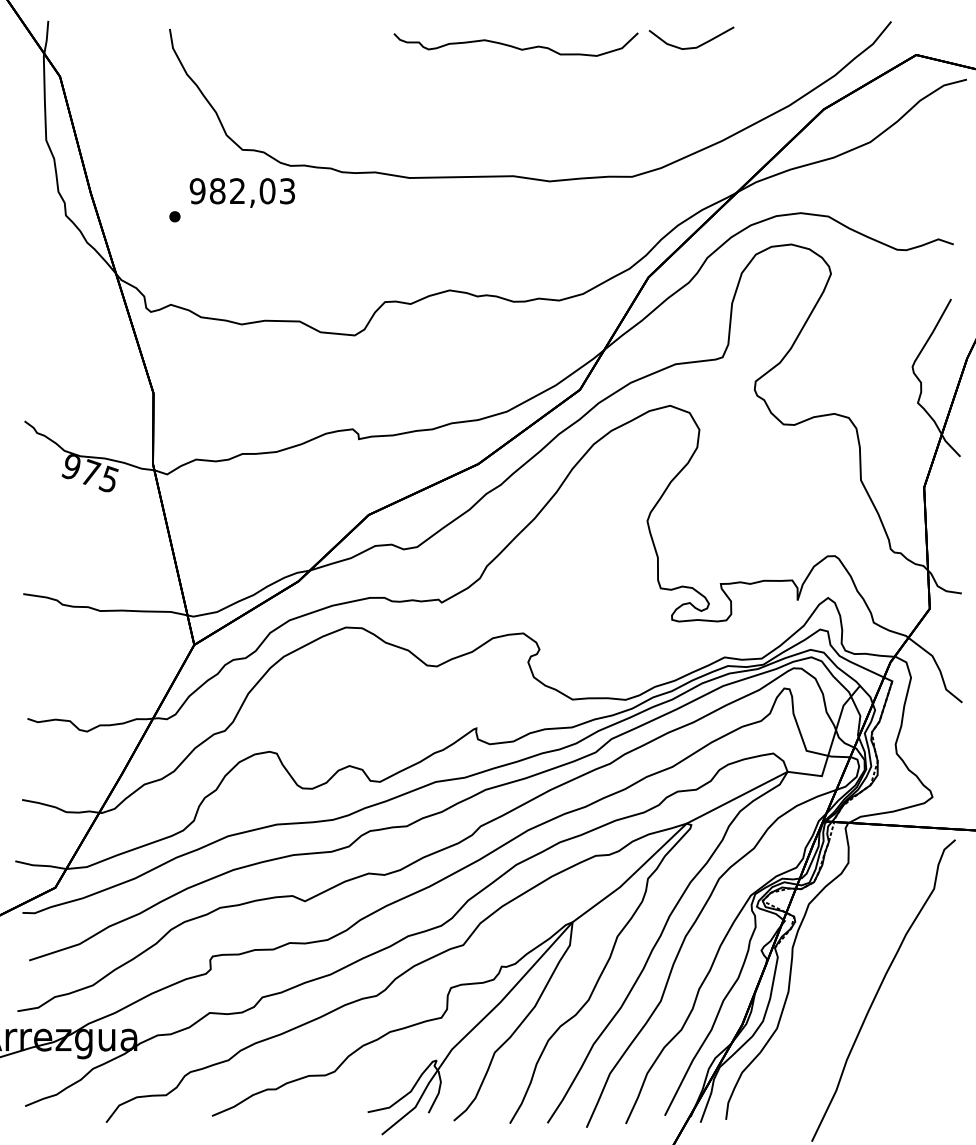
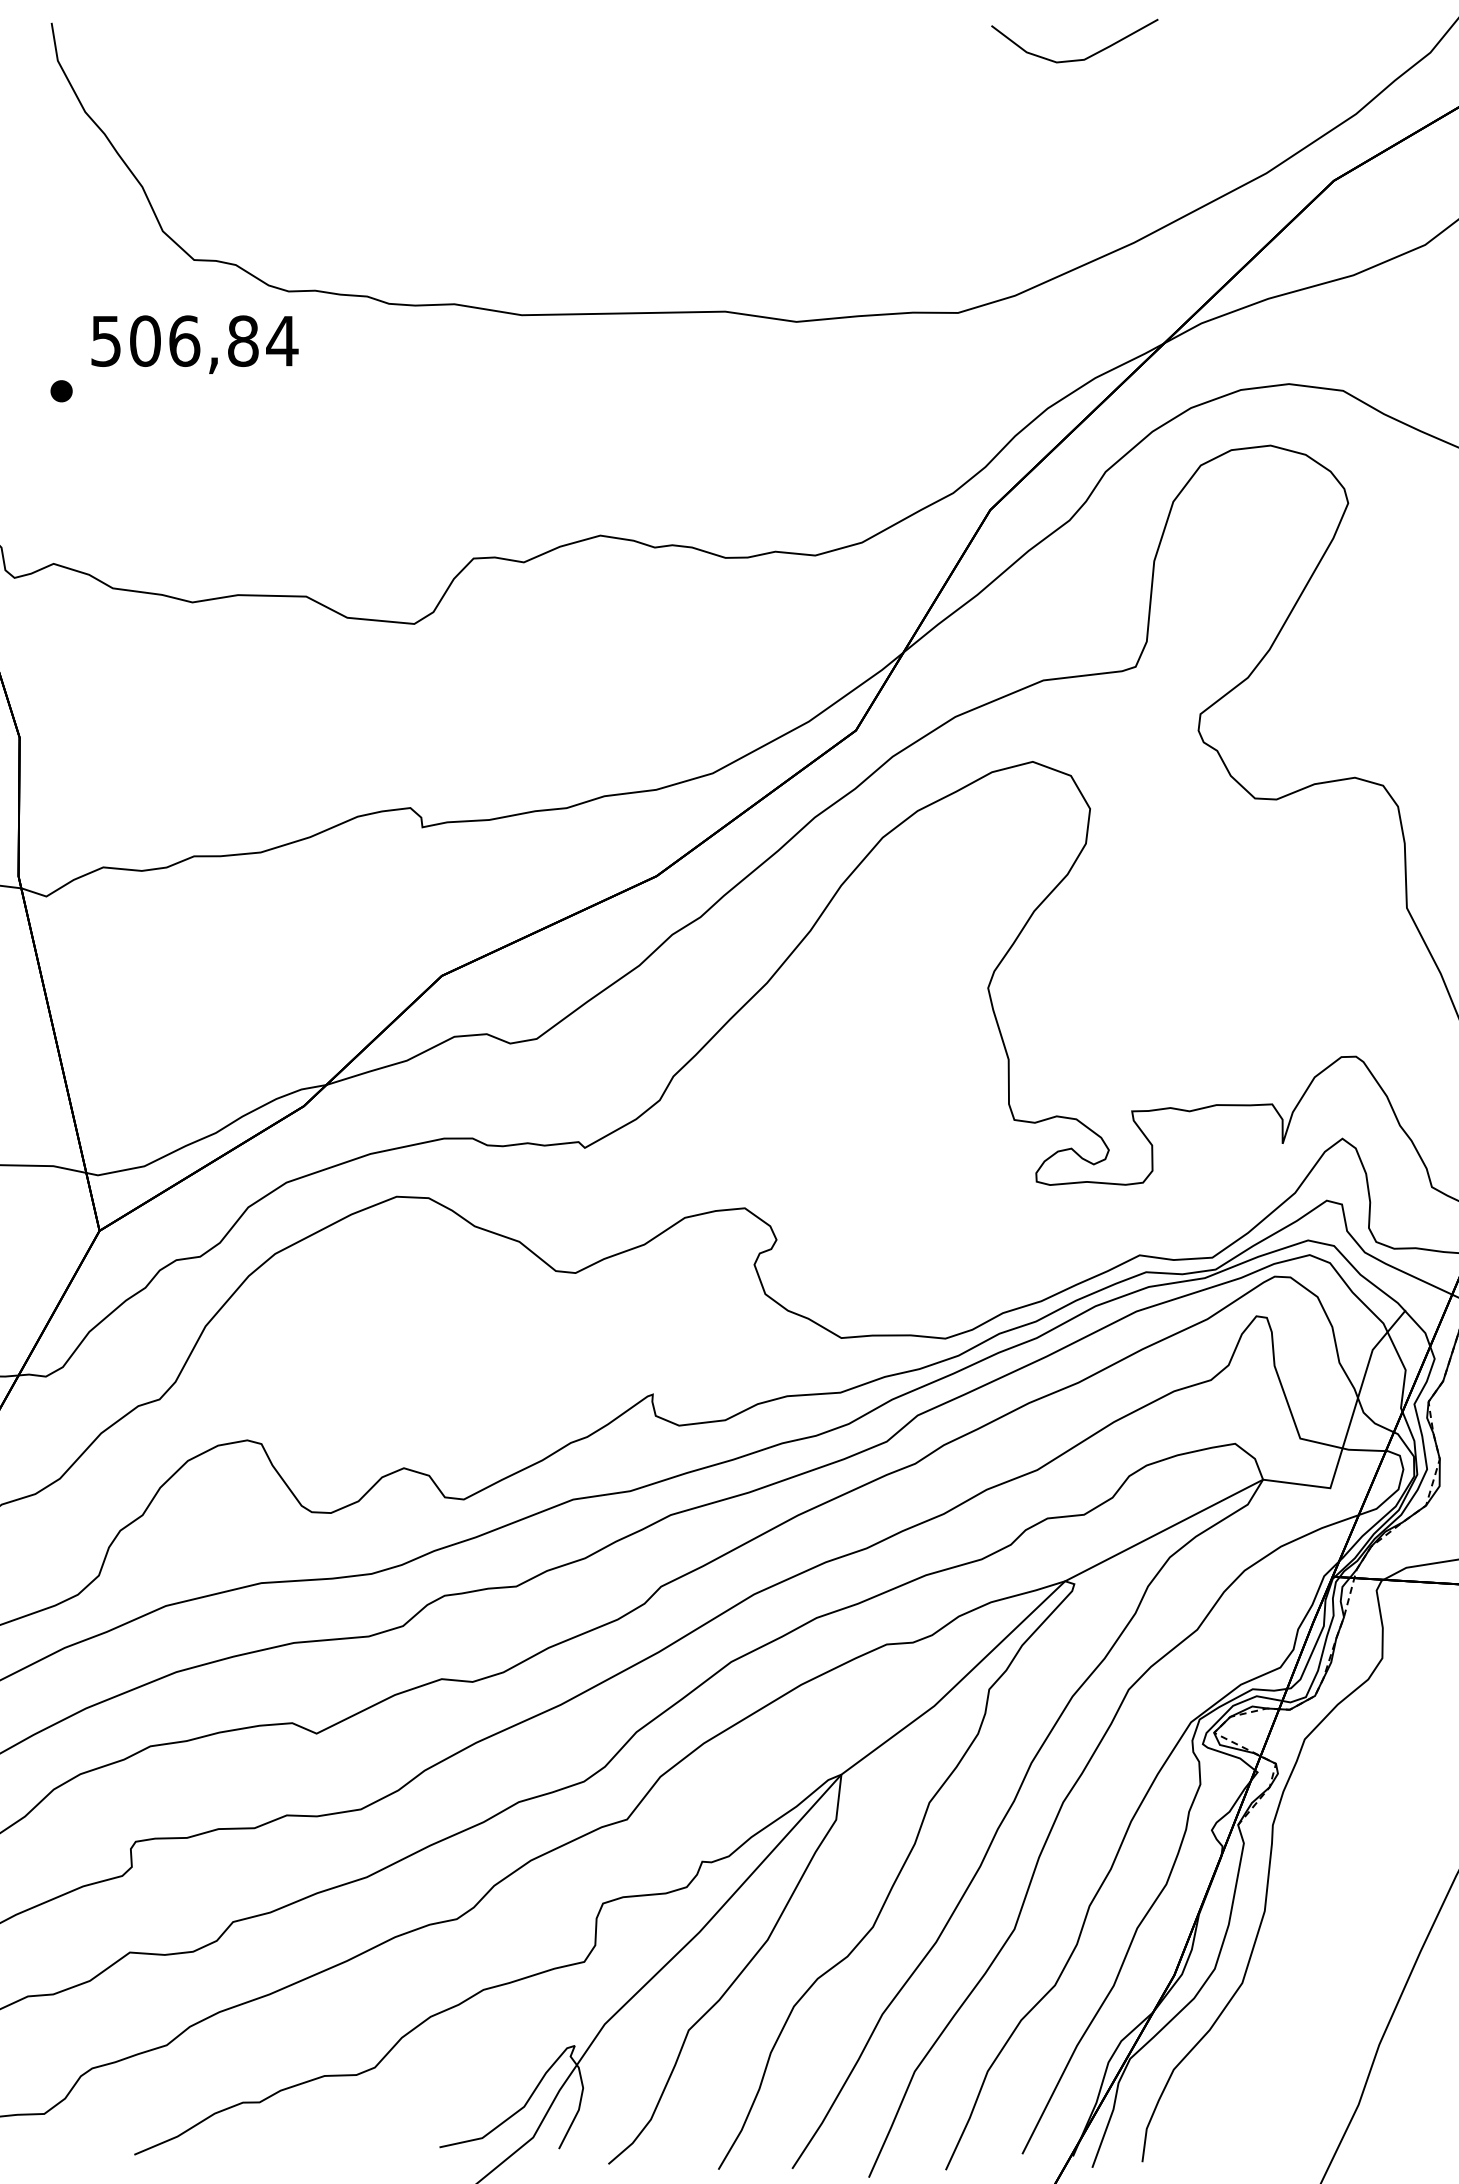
curve: (515, 46) -> (729, 57), removed
text: (242, 191) -> (194, 341), 982,03 -> 506,84

